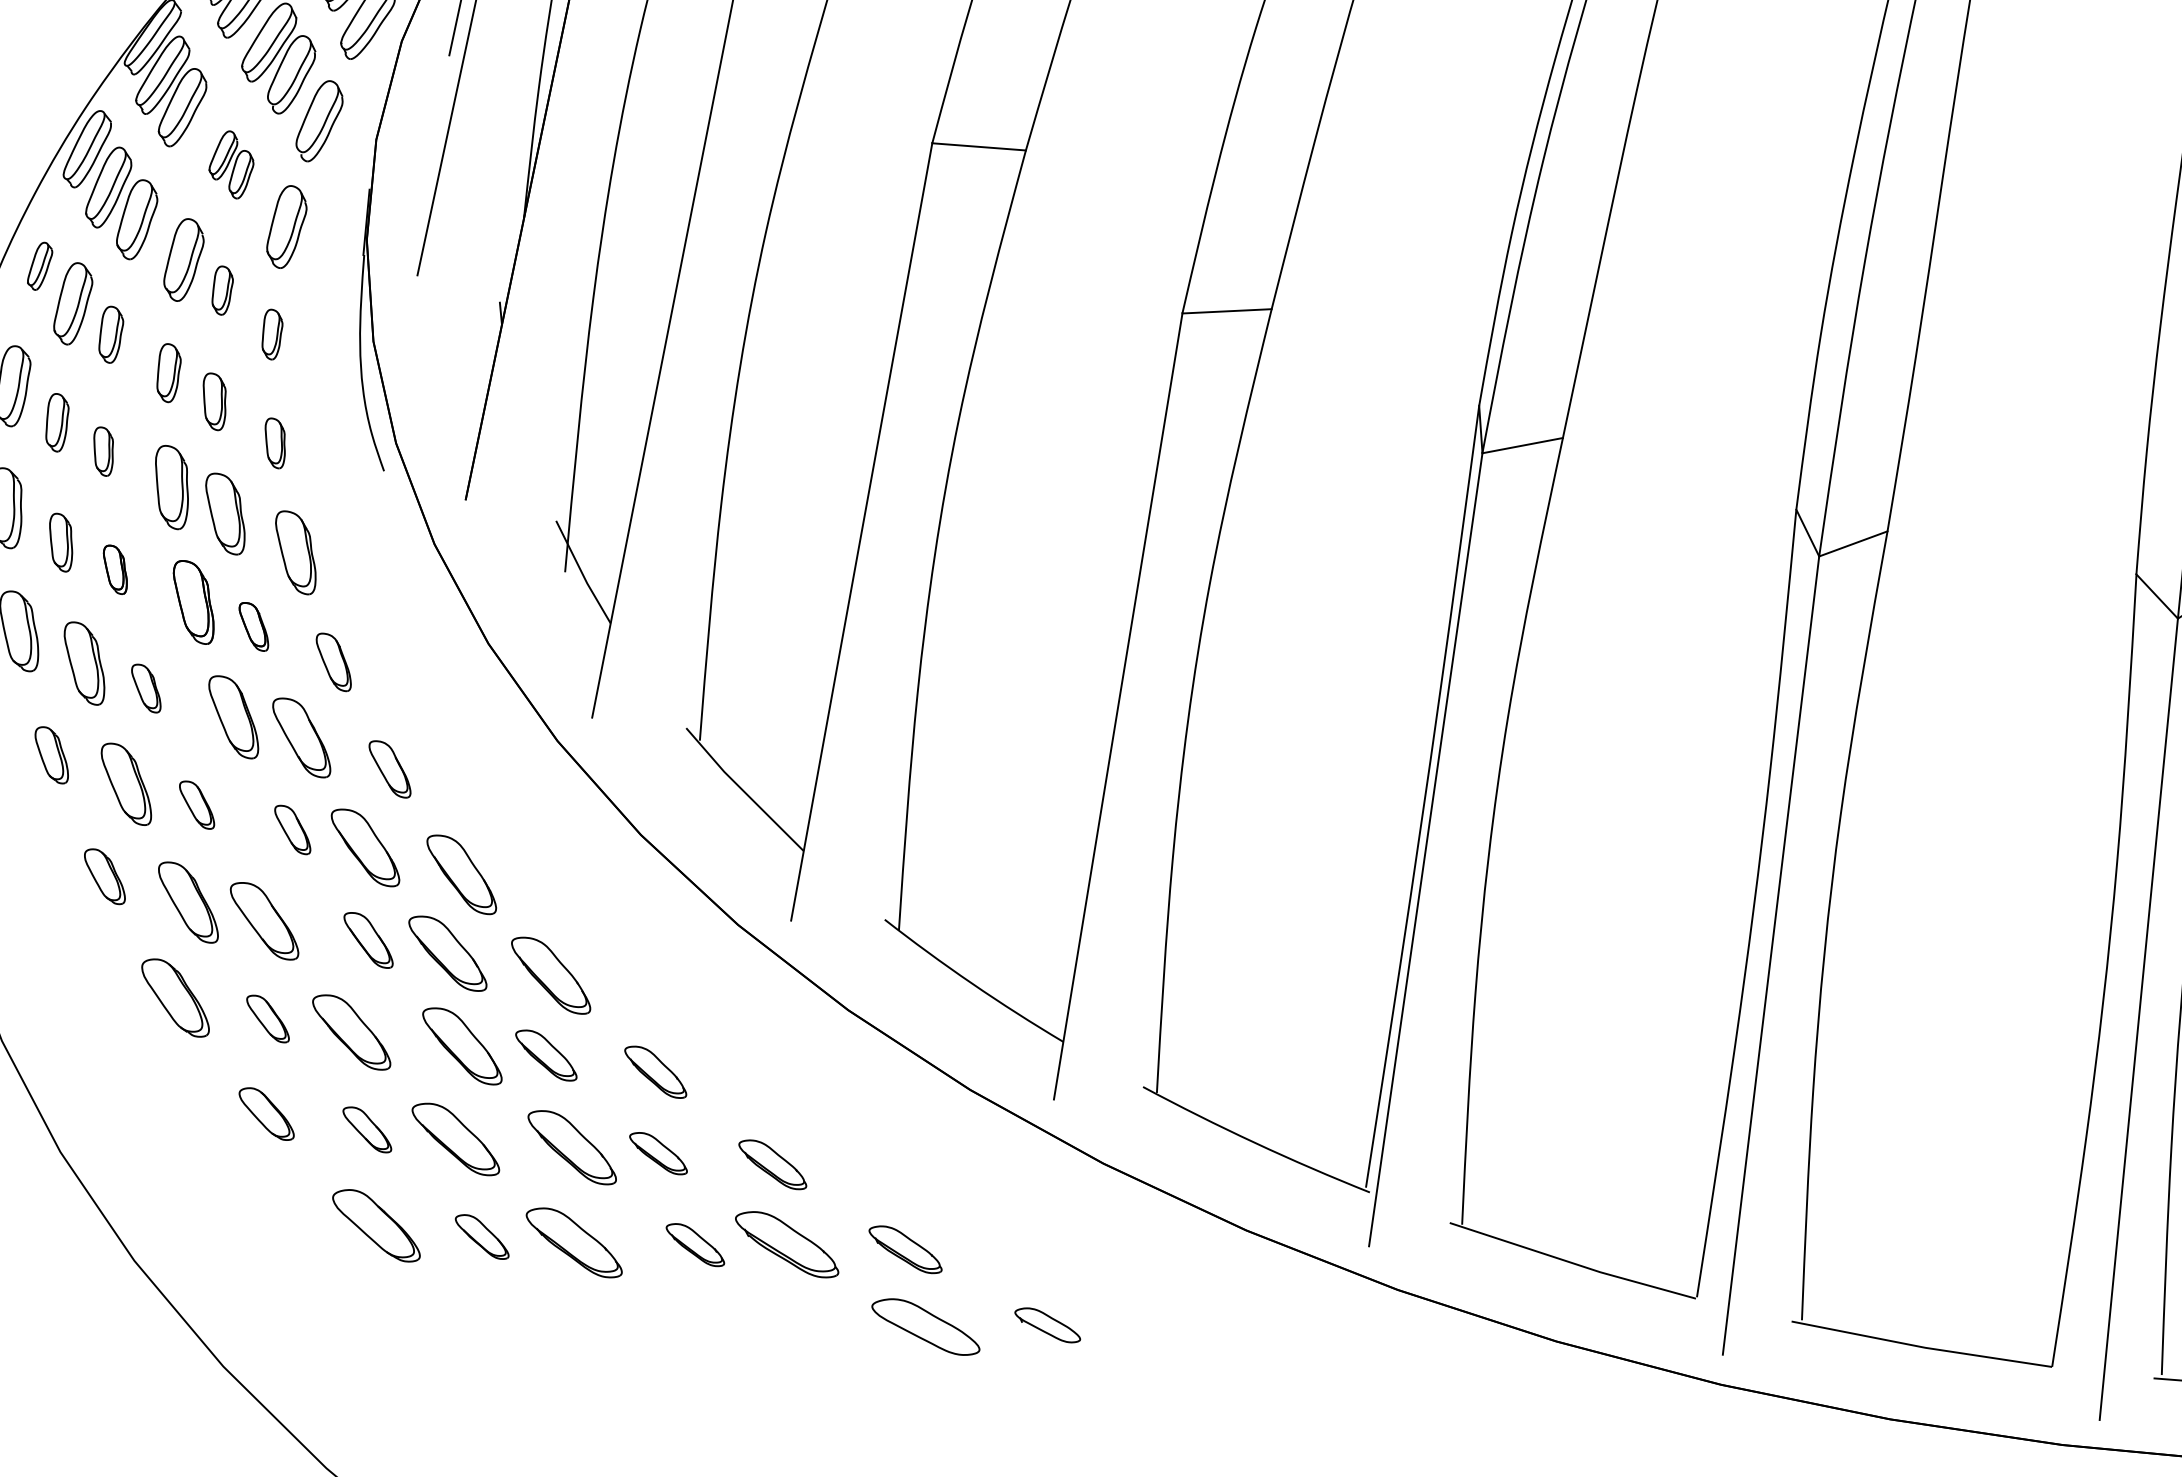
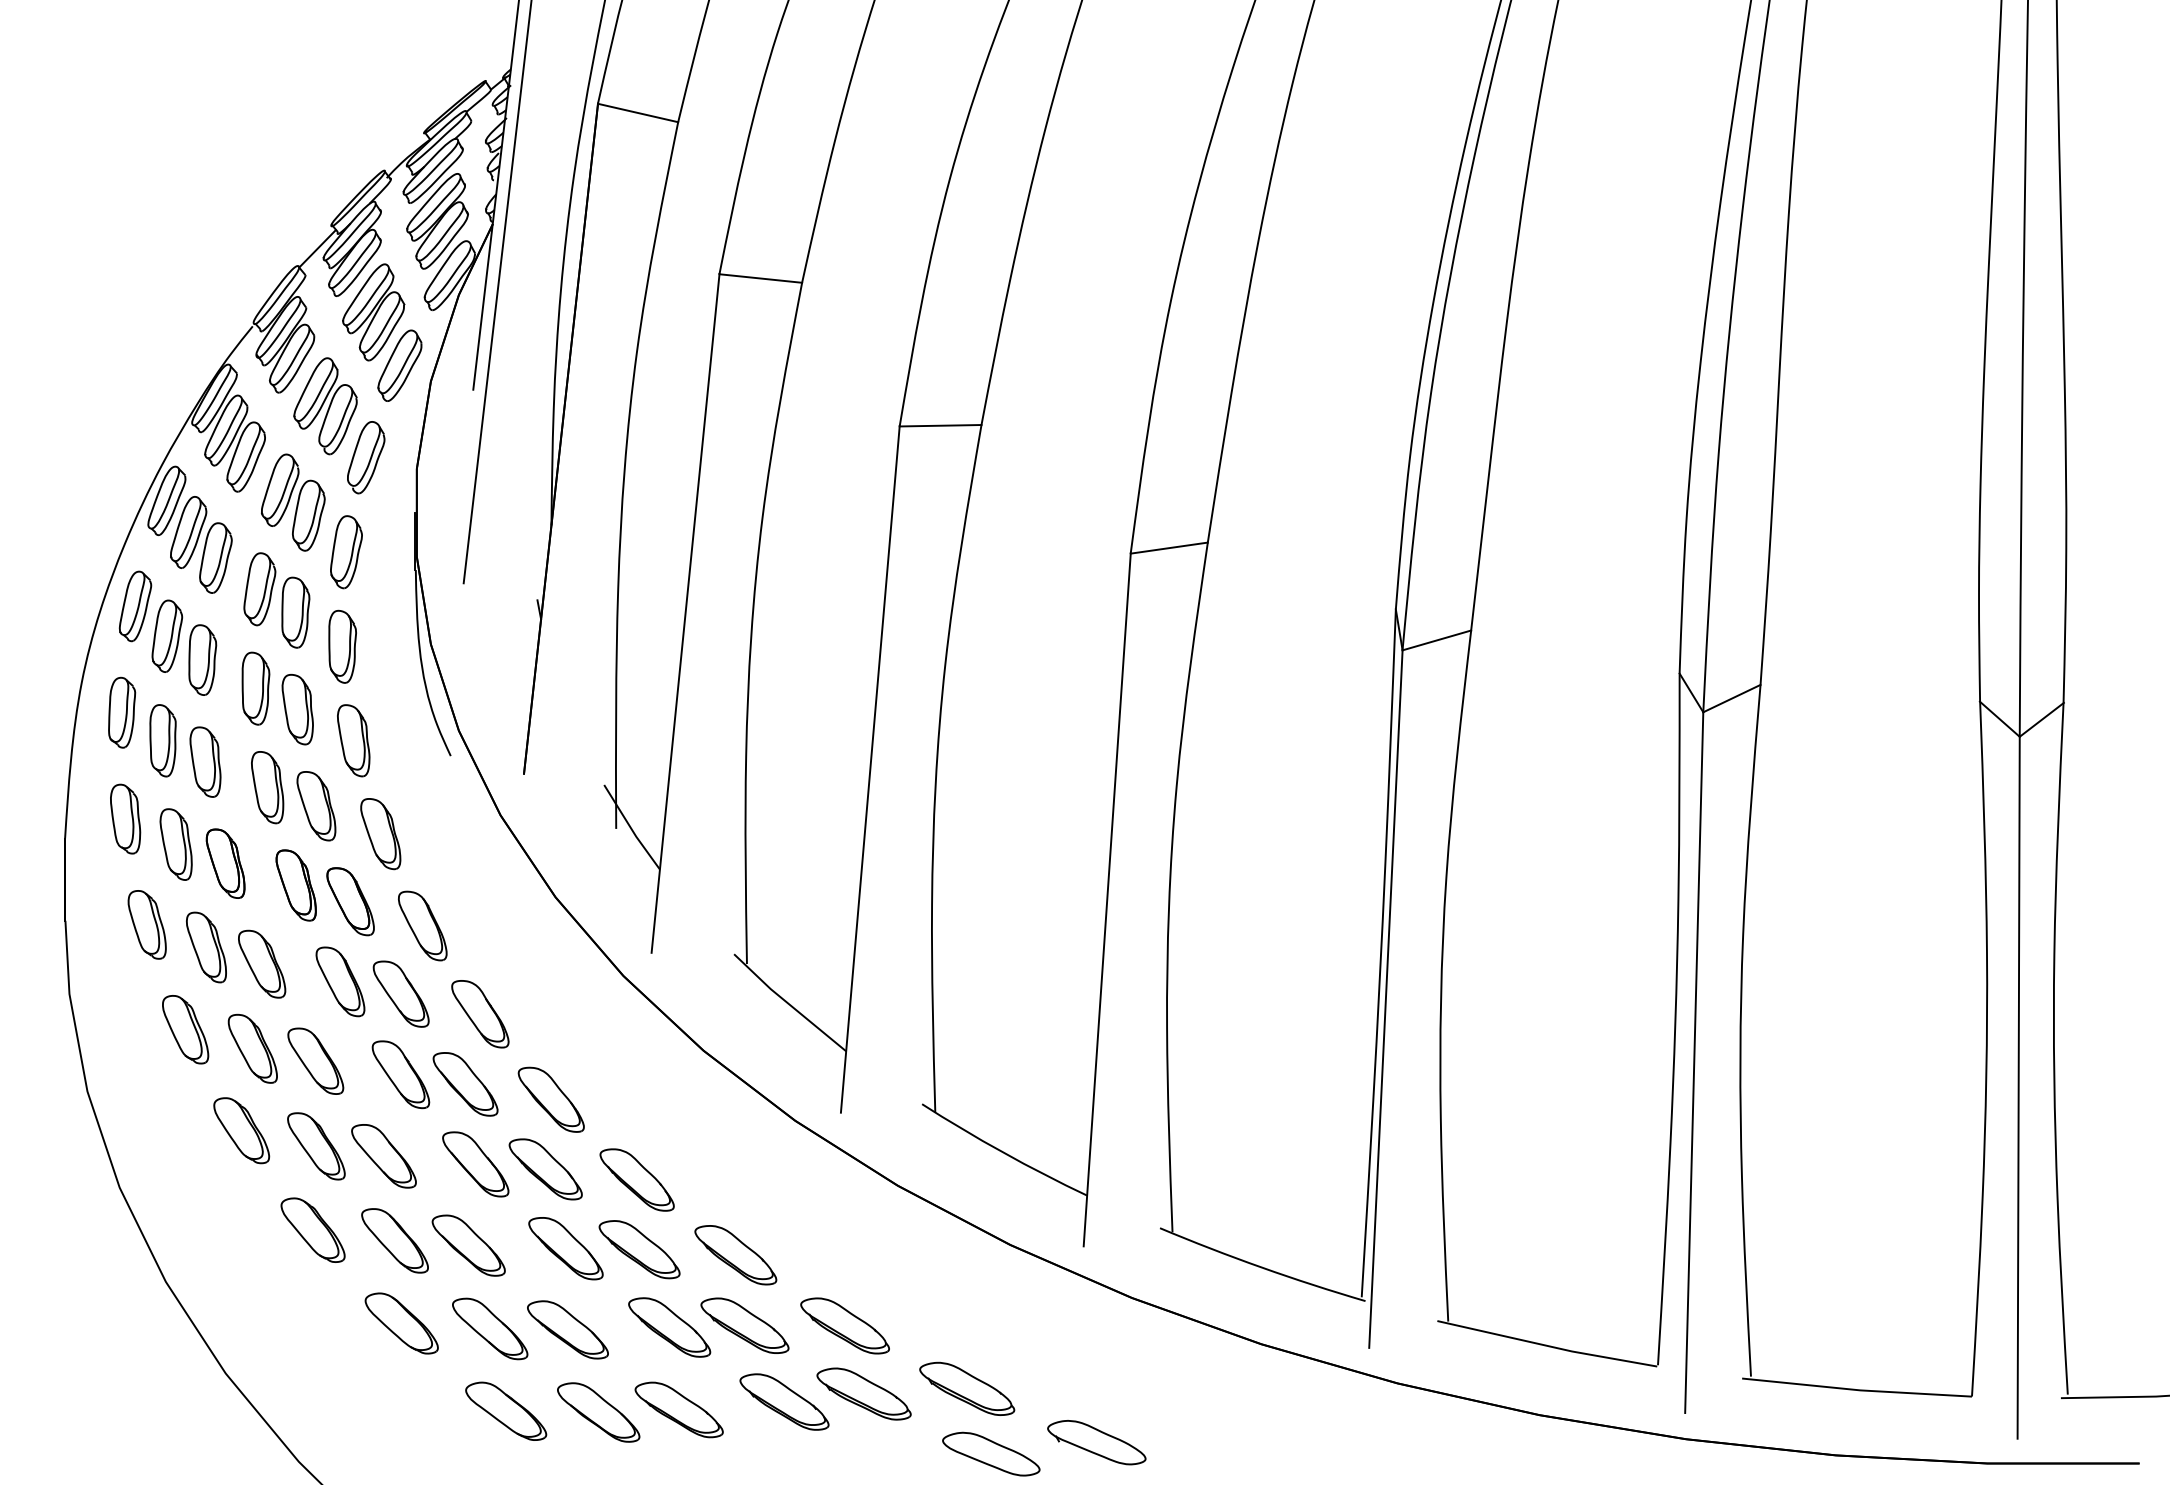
part: (231, 164) -> (293, 502), size x1.67
part: (40, 266) -> (135, 606), size x1.67
part: (222, 290) -> (295, 612), size x1.67
part: (110, 334) -> (202, 659), size x1.43
part: (272, 334) -> (342, 646), size x1.67
part: (168, 373) -> (255, 688), size x1.43
part: (214, 401) -> (297, 709), size x1.43
part: (56, 422) -> (162, 740), size x1.43
part: (274, 442) -> (353, 740), size x1.67
part: (103, 450) -> (205, 761), size x1.67
part: (60, 542) -> (175, 844), size x1.43
part: (115, 569) -> (225, 863), size x1.67
part: (253, 626) -> (350, 901), size x1.67
part: (333, 661) -> (422, 925), size x1.43
part: (146, 687) -> (262, 963), size x1.67
part: (51, 754) -> (185, 1029), size x1.43
part: (390, 769) -> (480, 1014), size x1.43
part: (196, 804) -> (315, 1060), size x1.67
part: (292, 829) -> (400, 1074), size x1.67
part: (104, 876) -> (241, 1130), size x1.43
part: (368, 940) -> (475, 1164), size x1.43
part: (267, 1018) -> (394, 1240), size x1.67
part: (546, 1055) -> (639, 1249), size x1.43
part: (655, 1072) -> (735, 1255), size x1.43
part: (266, 1113) -> (401, 1323), size x1.43
part: (367, 1129) -> (490, 1328), size x1.67
part: (658, 1153) -> (744, 1325), size x1.67
part: (772, 1164) -> (844, 1325), size x1.43
part: (481, 1236) -> (598, 1412), size x1.67
part: (695, 1244) -> (784, 1401), size x1.67
part: (905, 1249) -> (967, 1388), size x1.43
part: (1047, 1324) -> (1096, 1442), size x1.67

